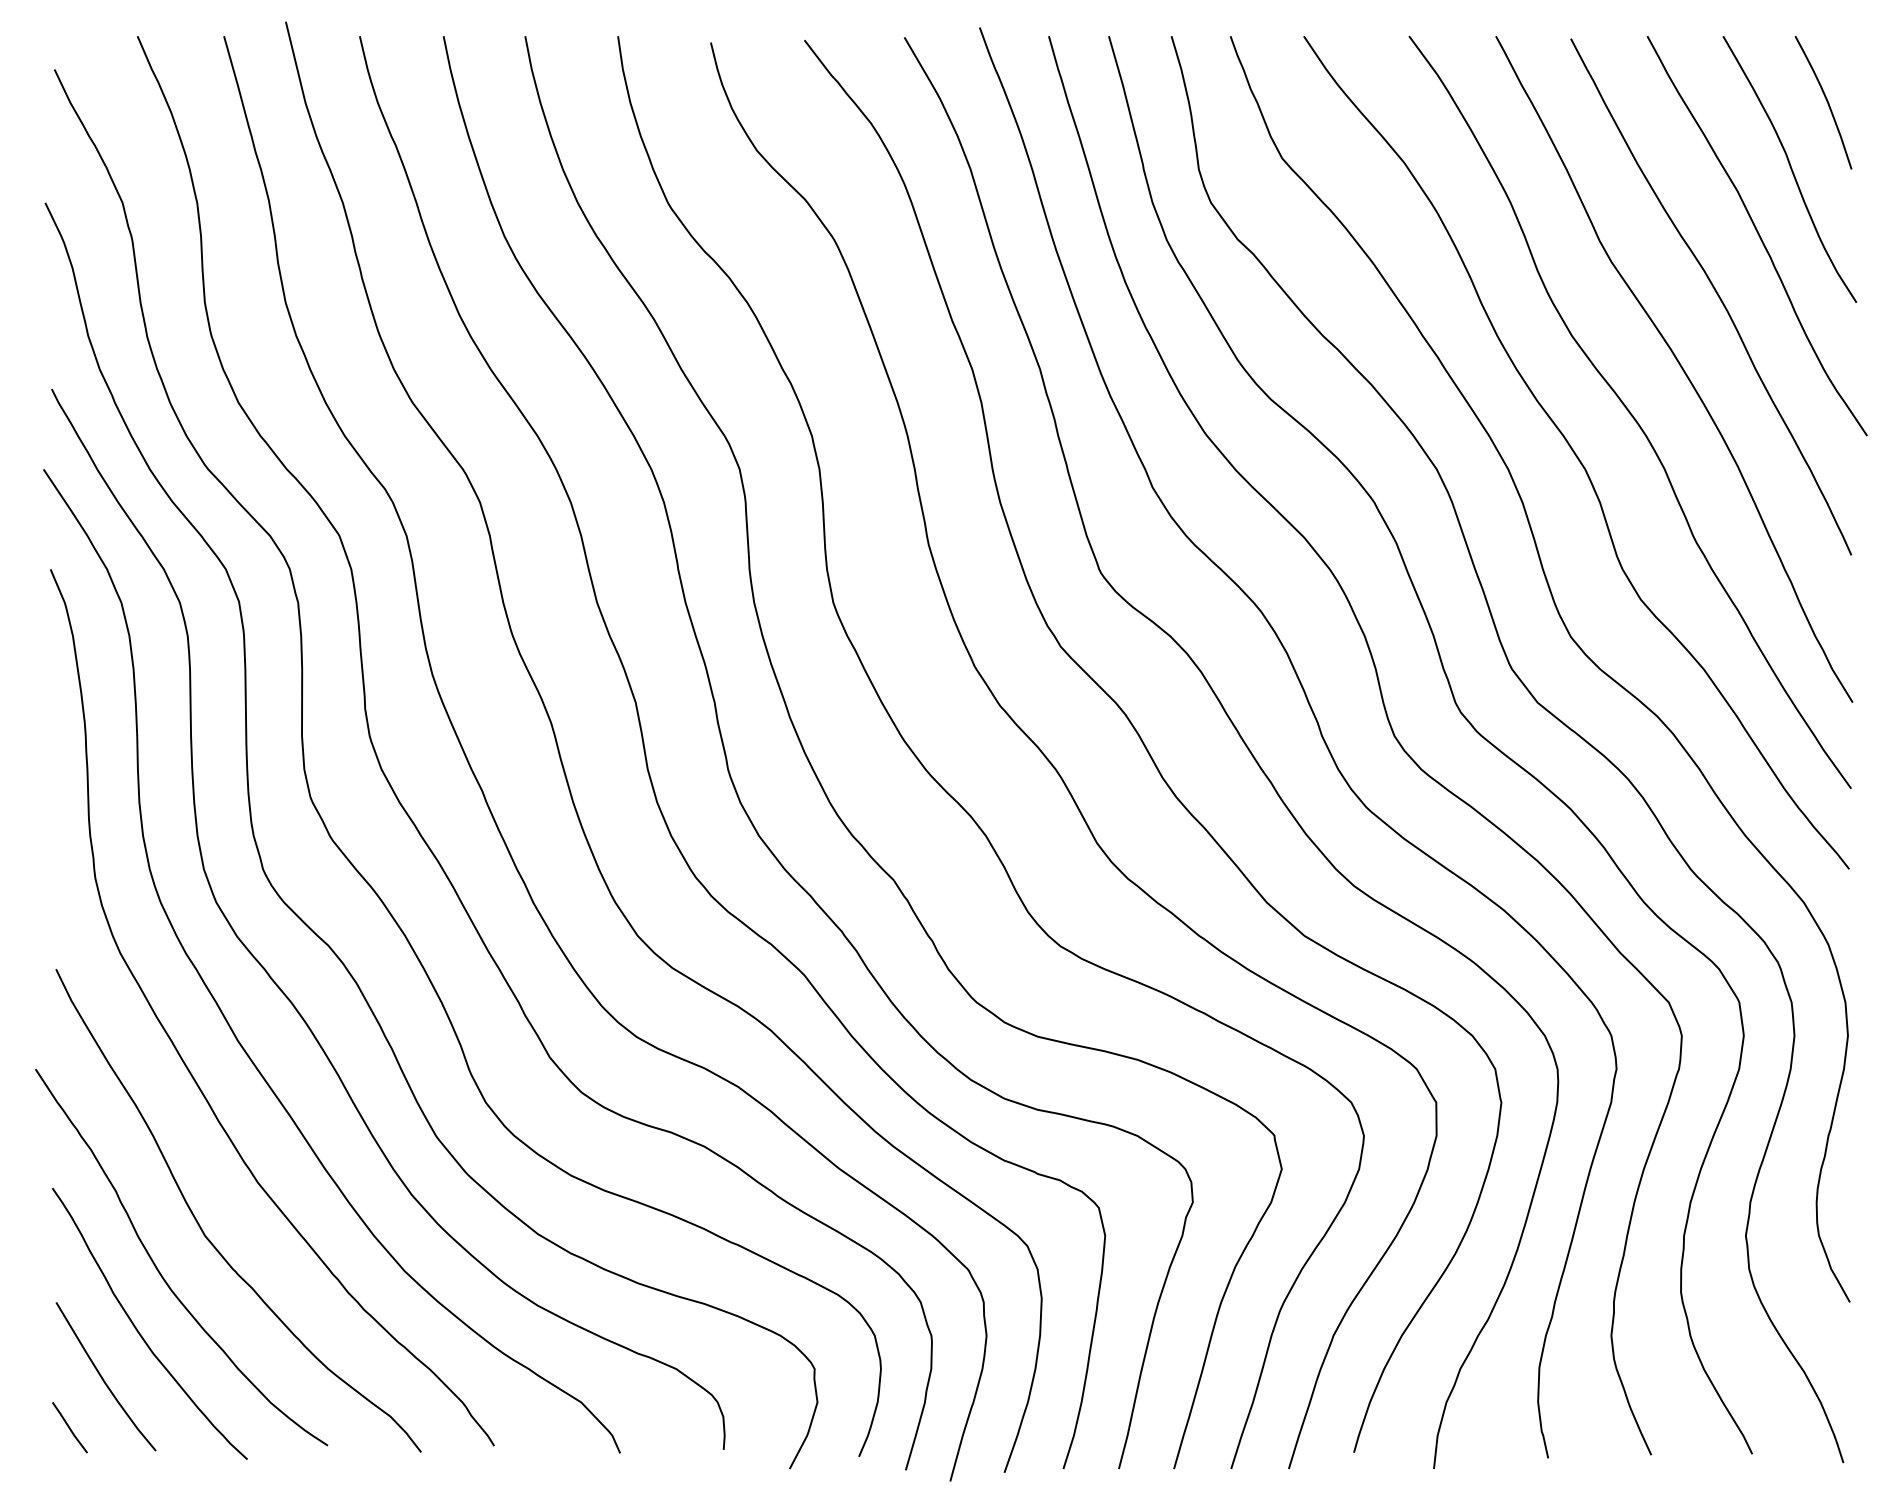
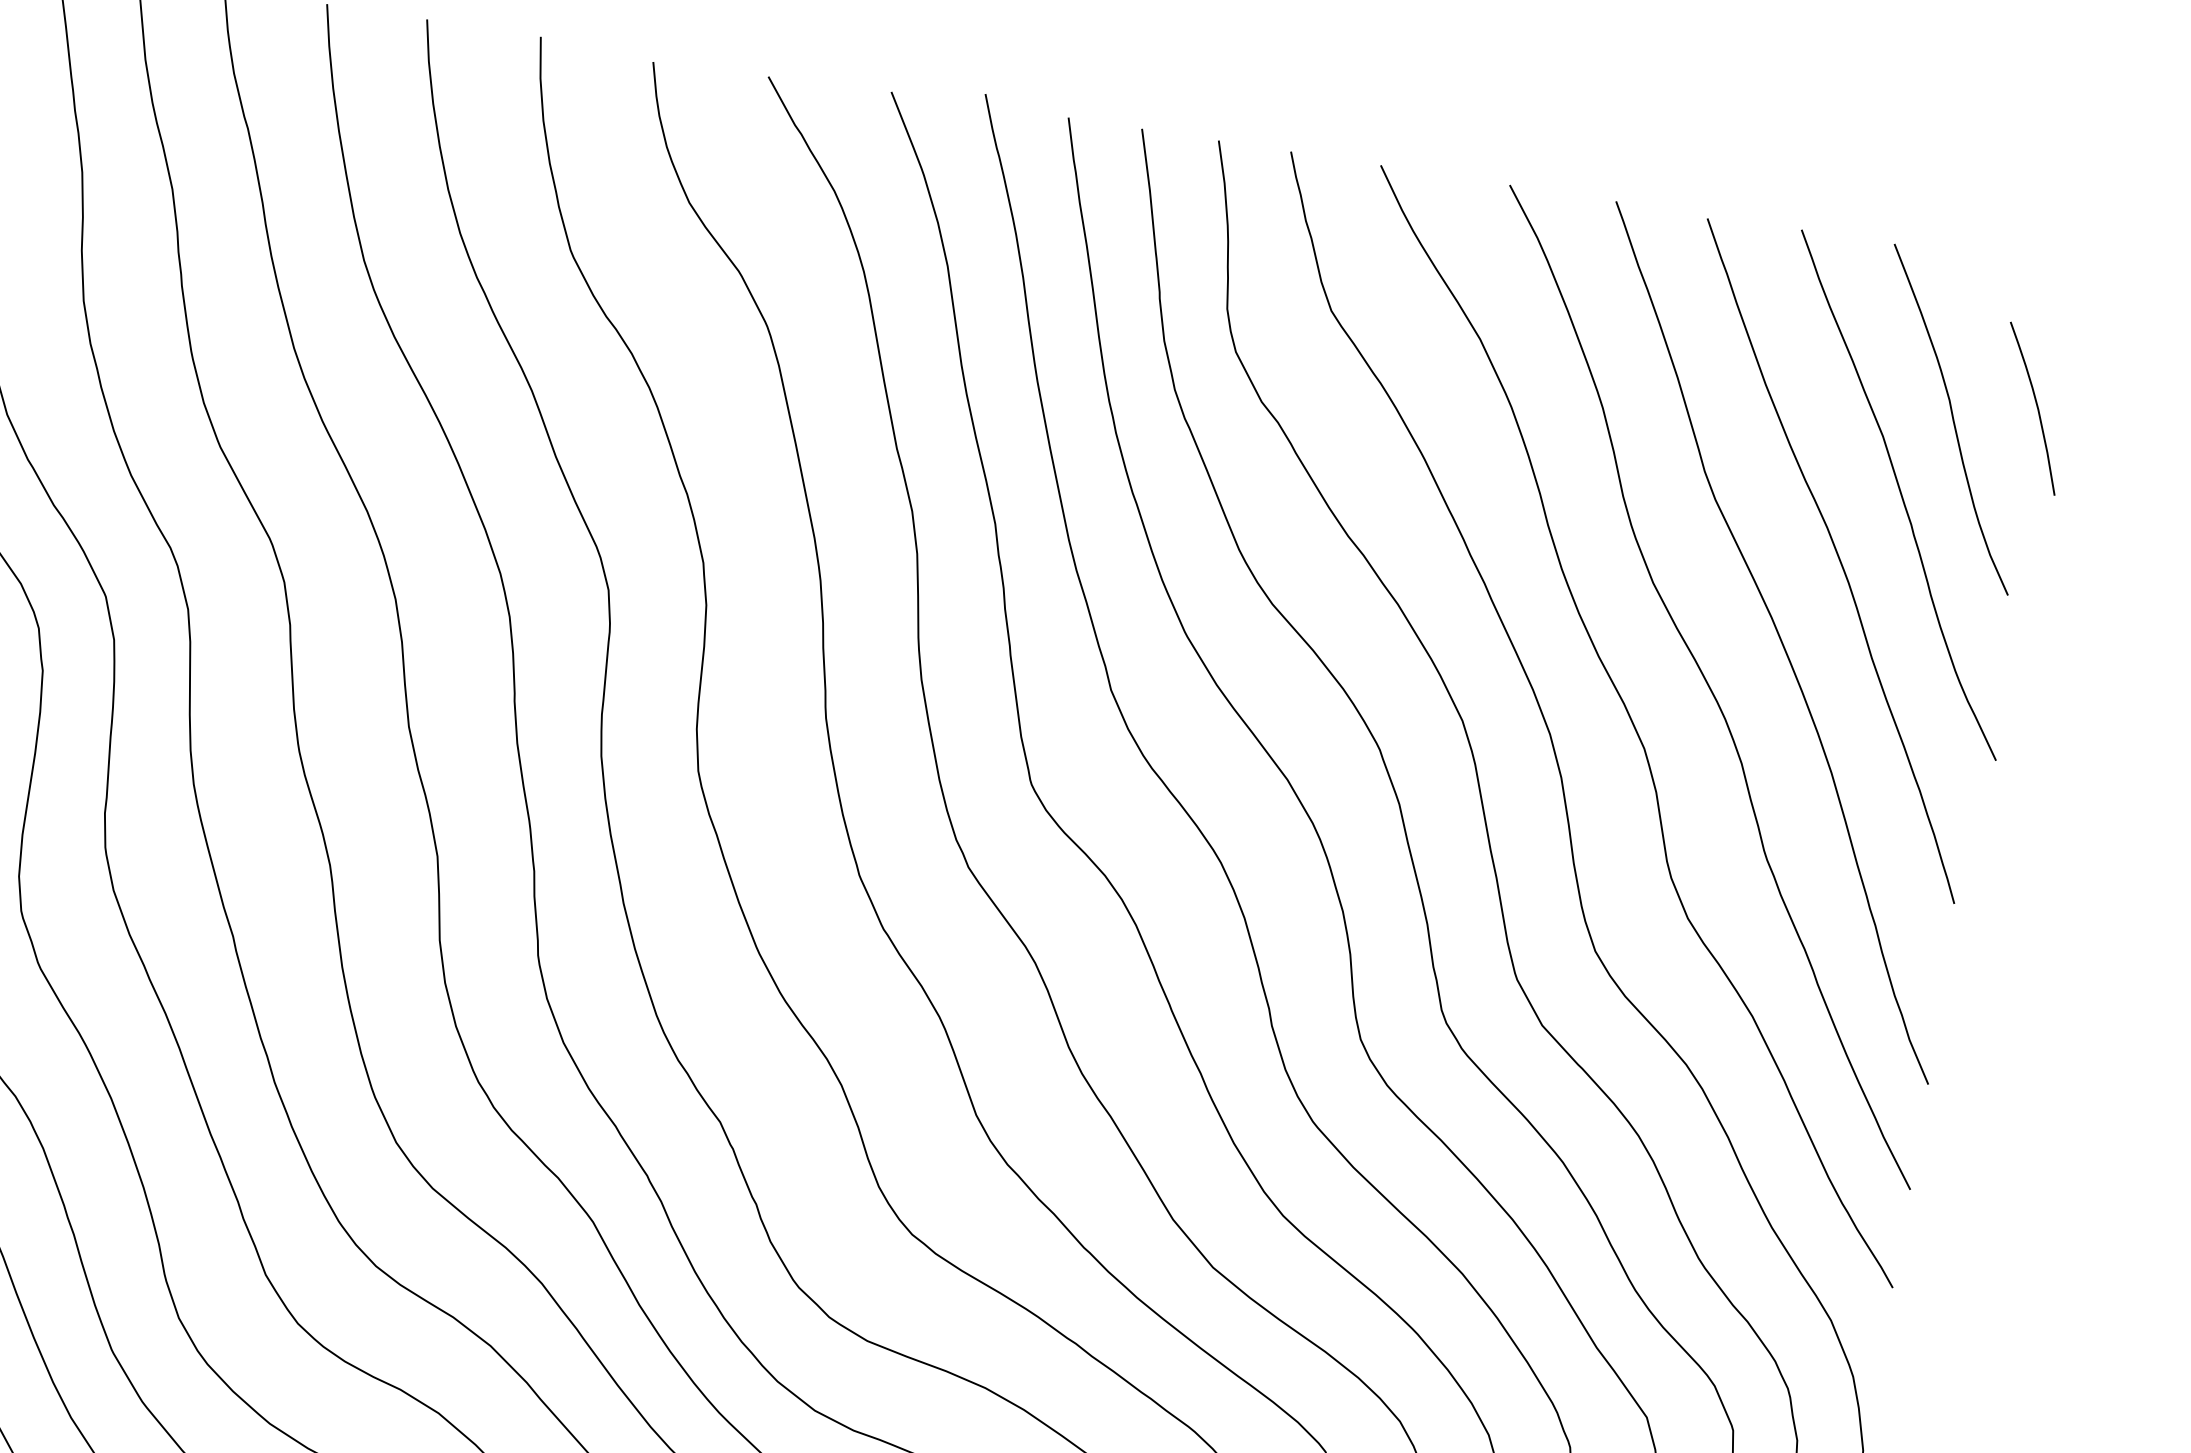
curve: (1826, 101) -> (2036, 407), moved

